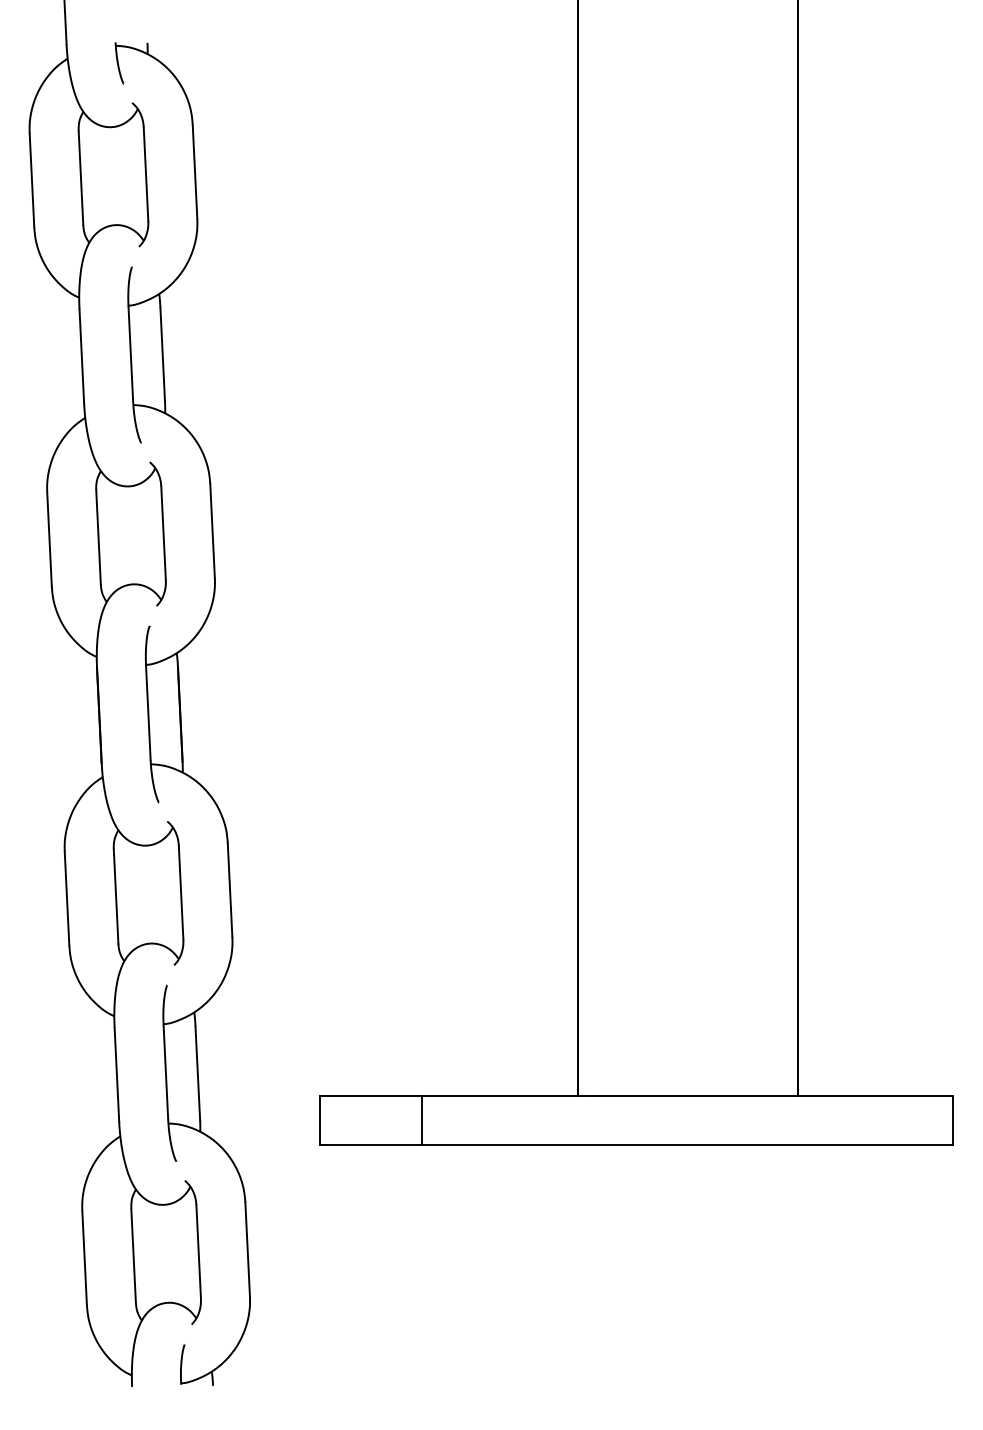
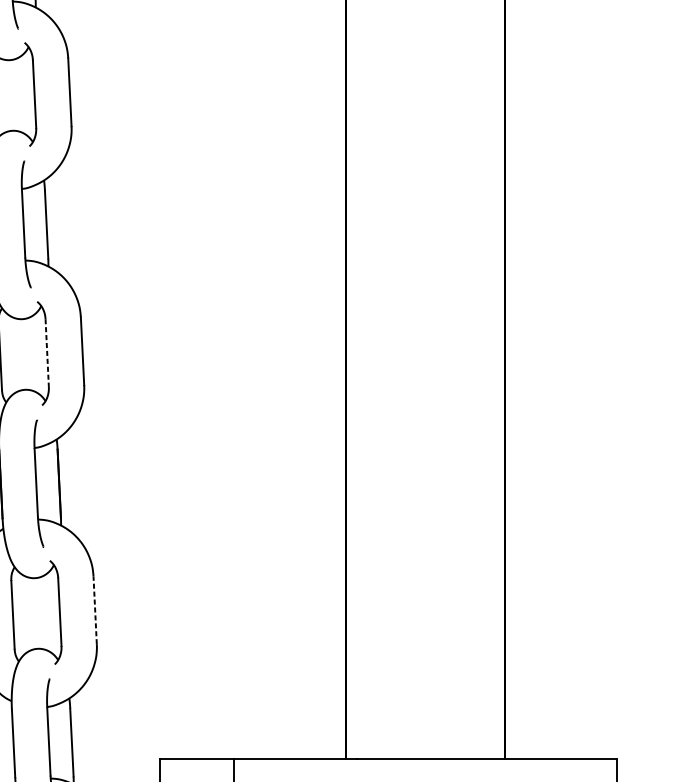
line: (163, 533) -> (47, 353), solid -> dashed
line: (230, 890) -> (95, 610), solid -> dashed

